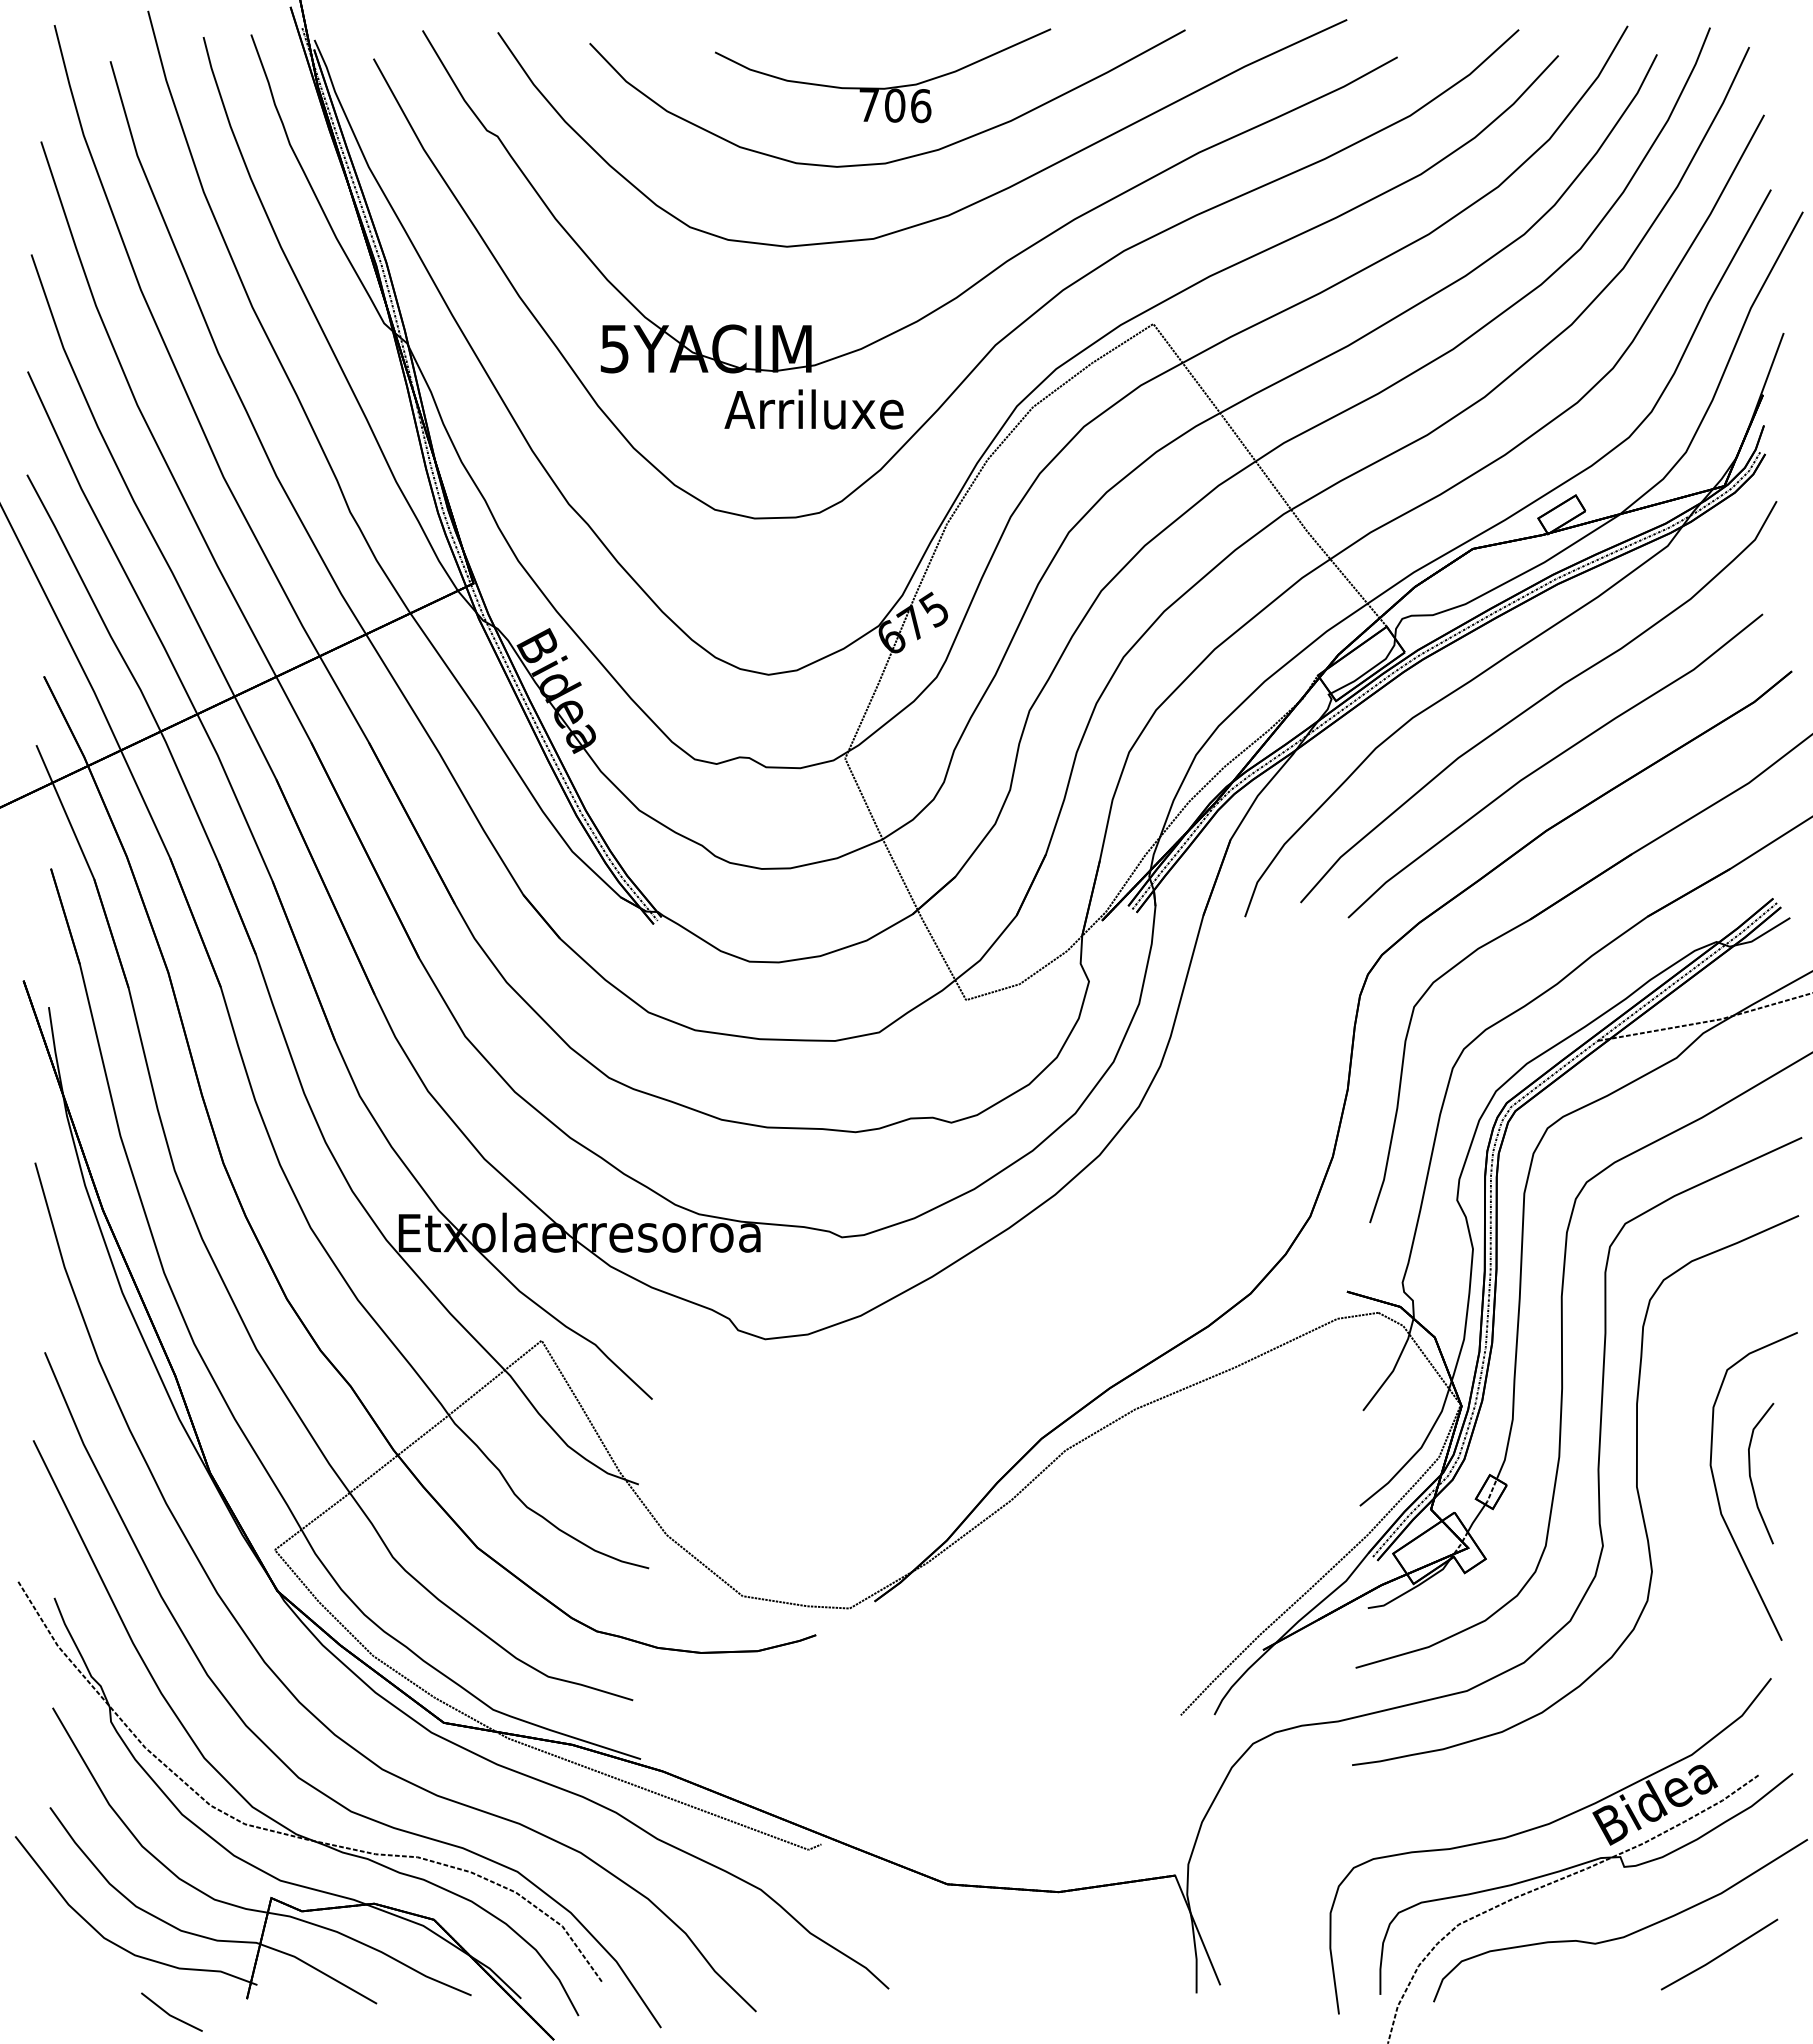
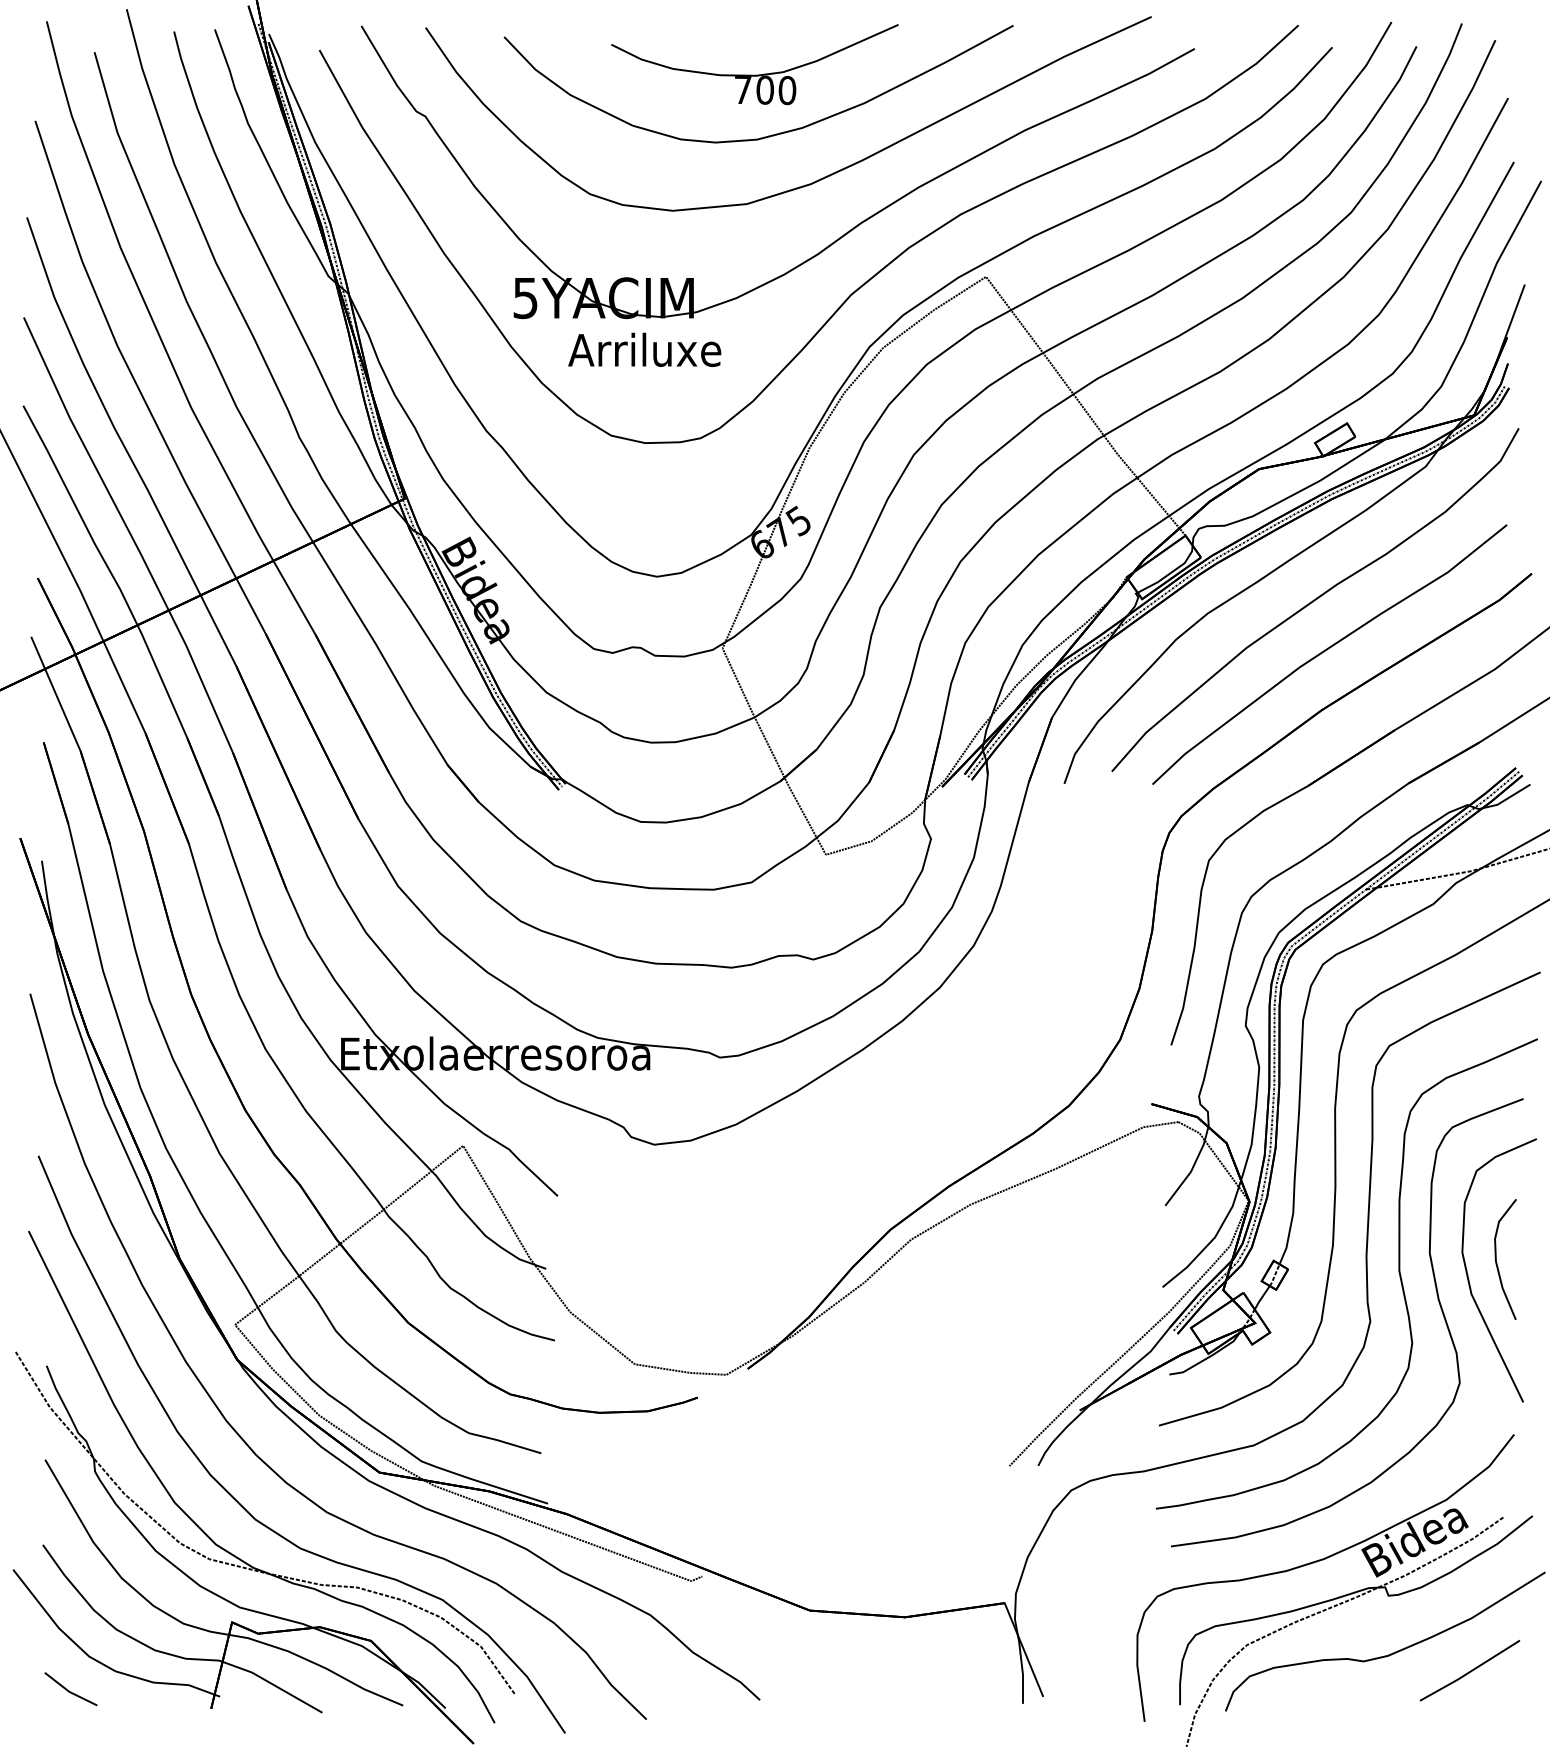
text: (920, 105) -> (786, 90), 706 -> 700
text: (813, 409) -> (644, 349), moved
part: (1681, 1519) -> (1437, 1298), added
part: (171, 2011) -> (70, 1688), moved

